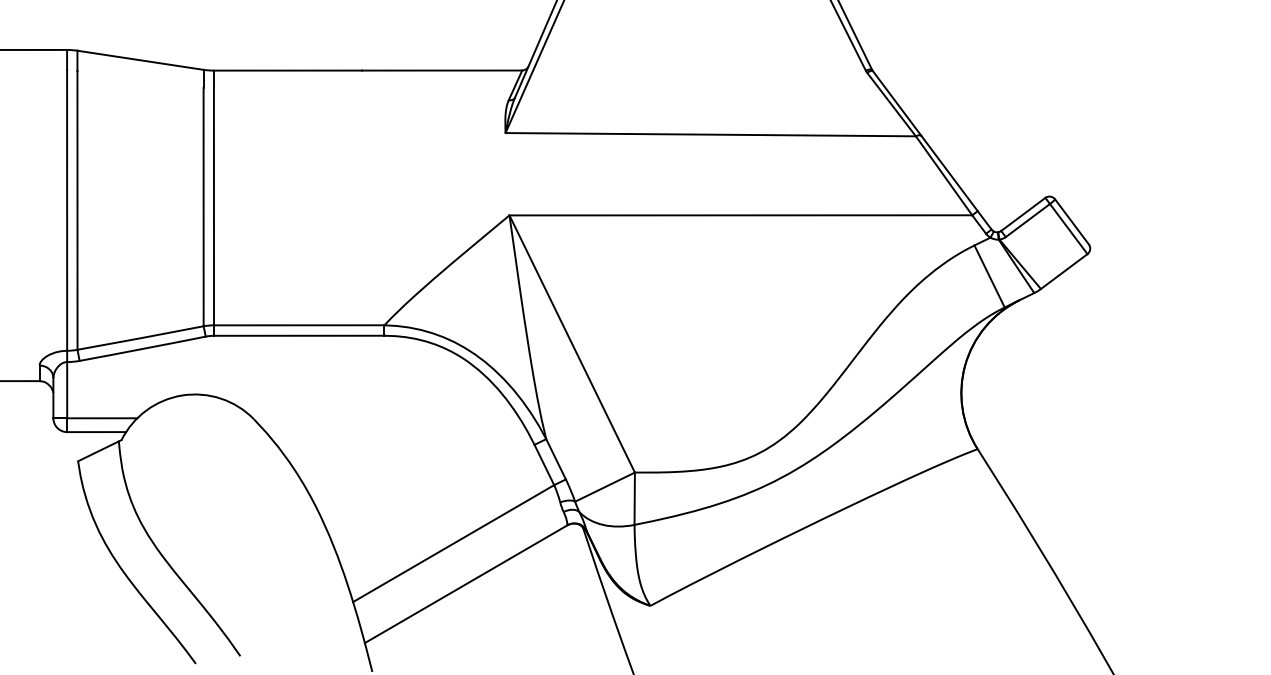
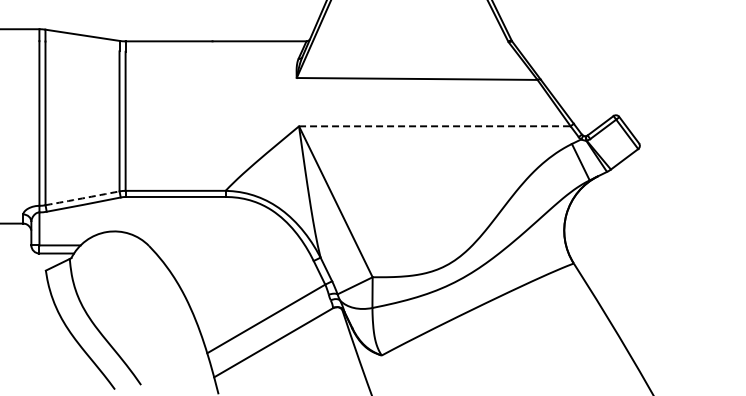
line: (740, 215) -> (434, 126), solid -> dashed
arc: (140, 338) -> (82, 198), solid -> dashed

